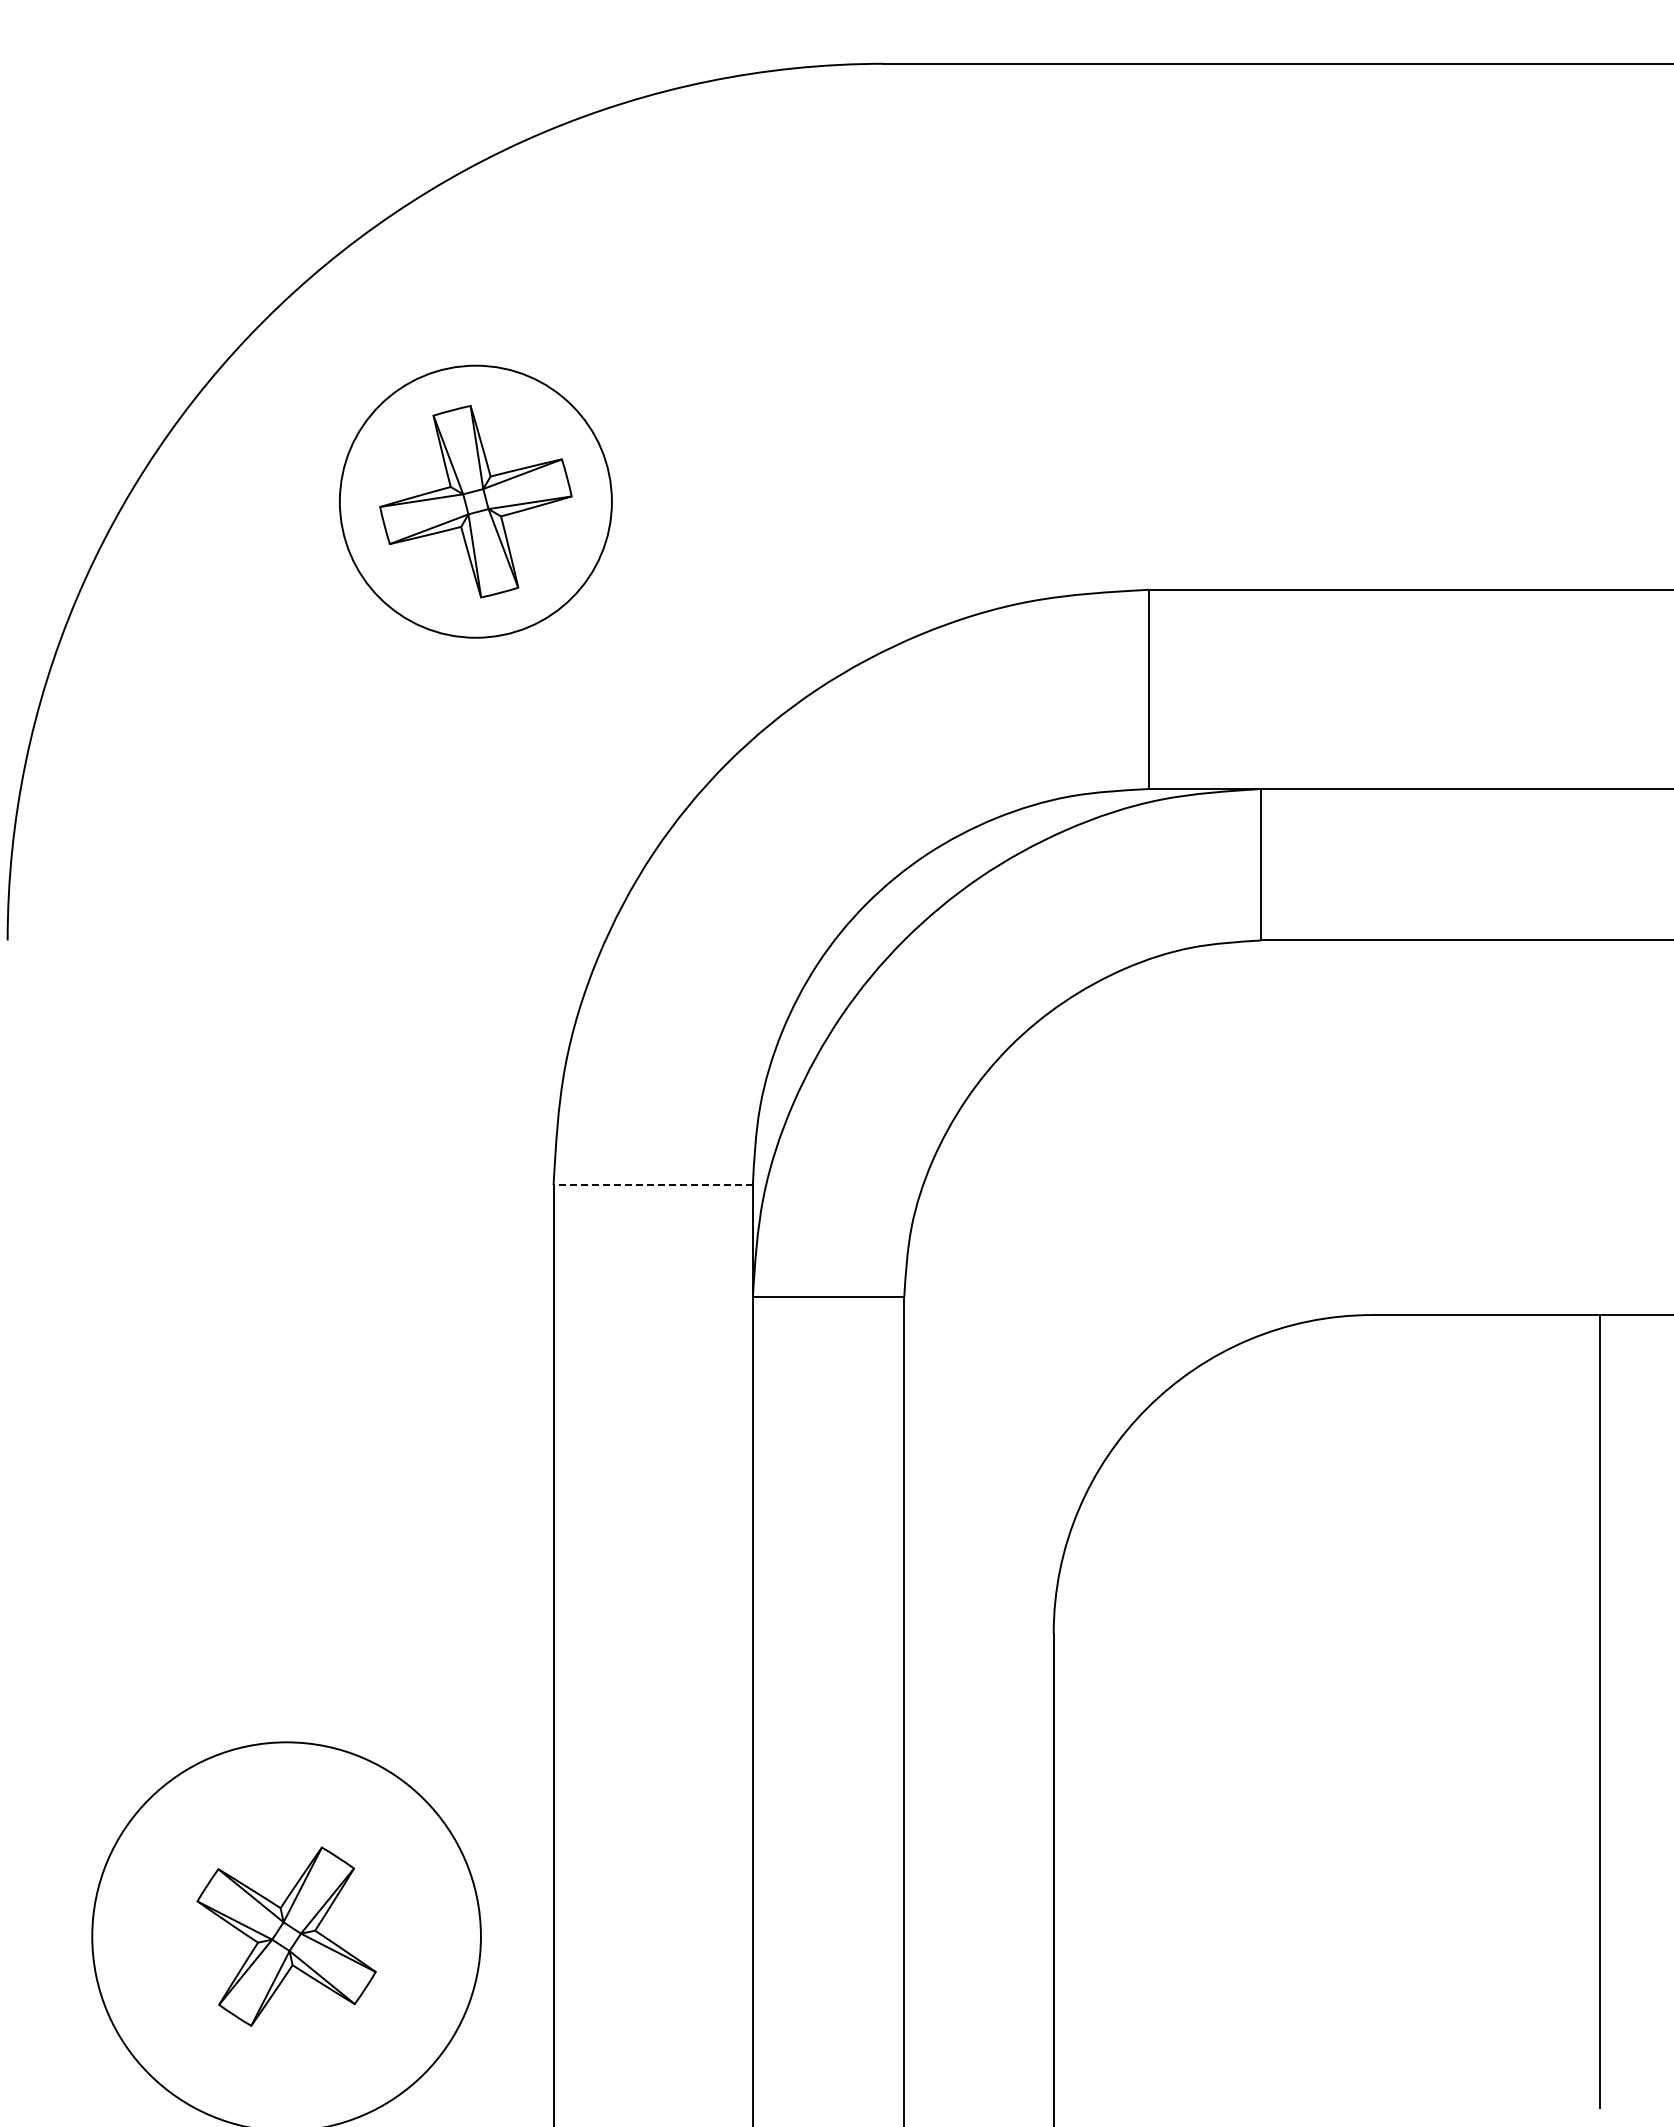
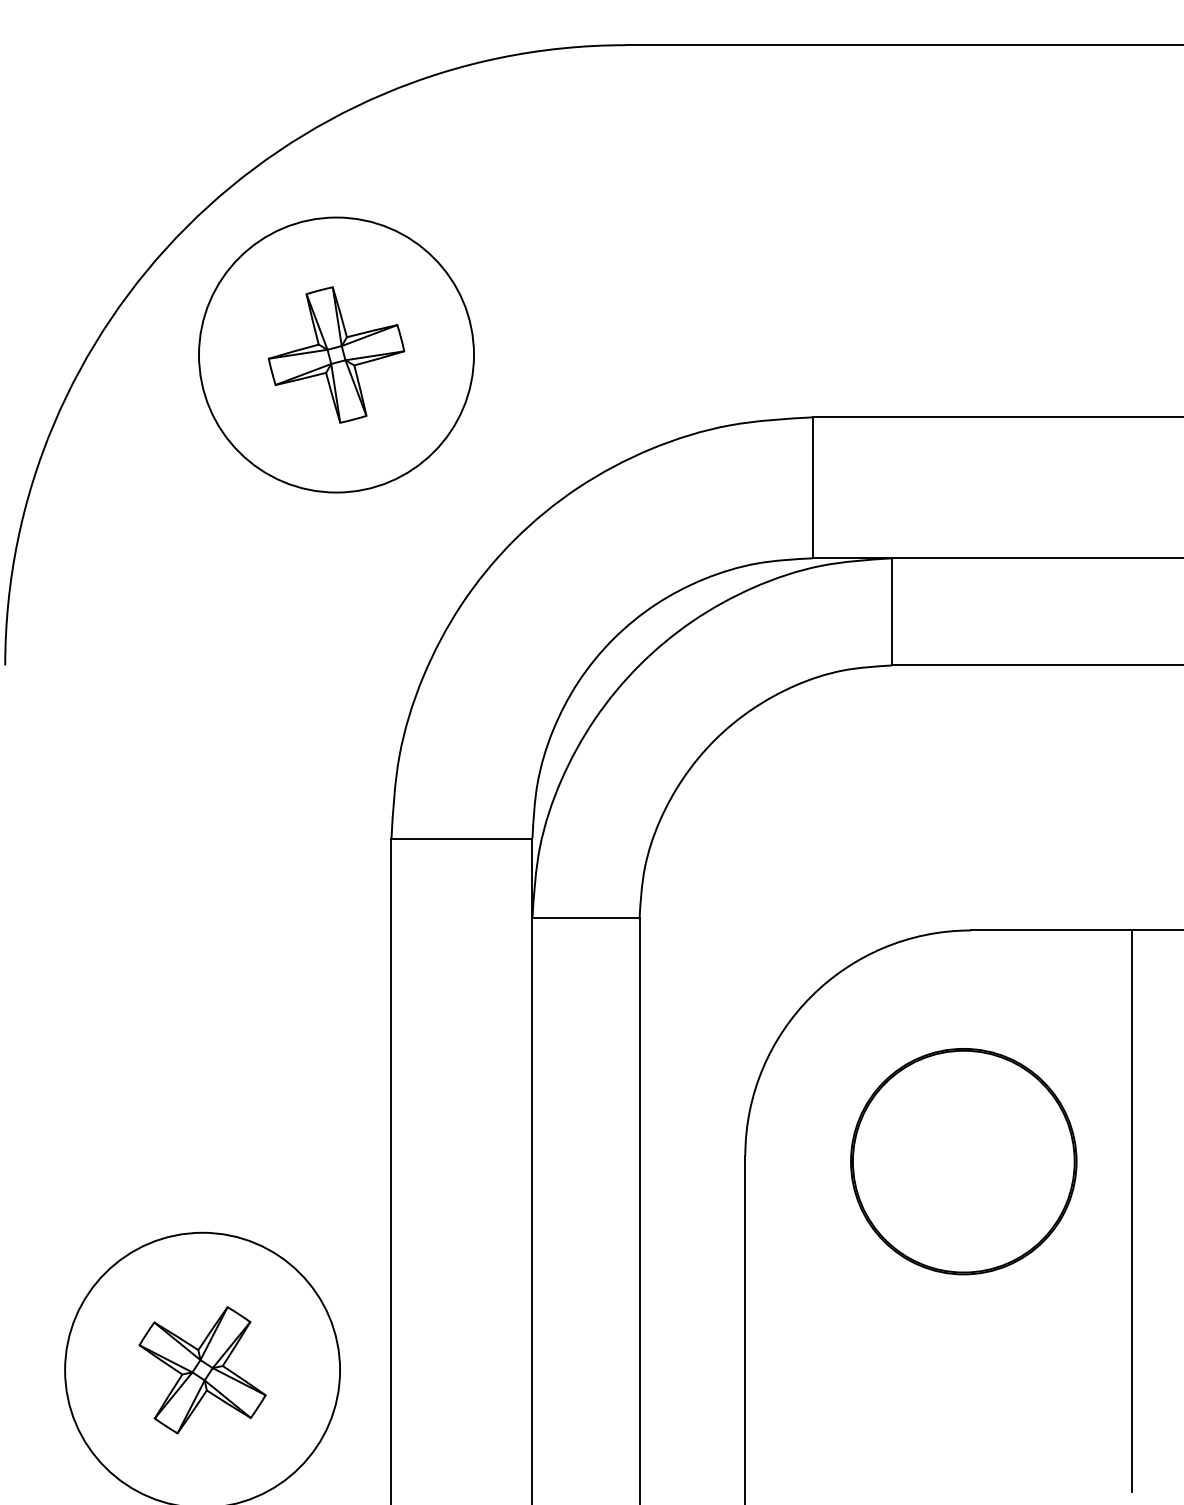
circle: (475, 501) -> (336, 354), size x1.43
line: (653, 1185) -> (462, 838), dashed -> solid
part: (1362, 1641) -> (963, 1161), added

